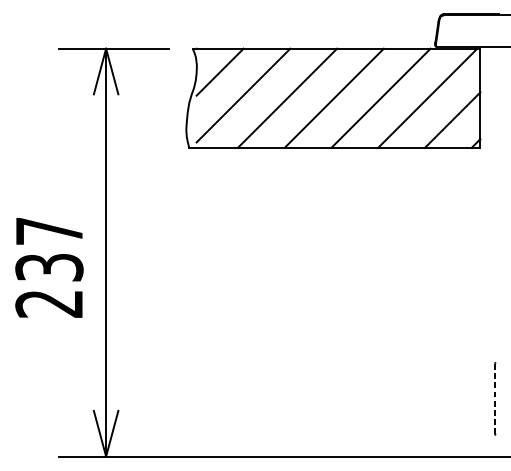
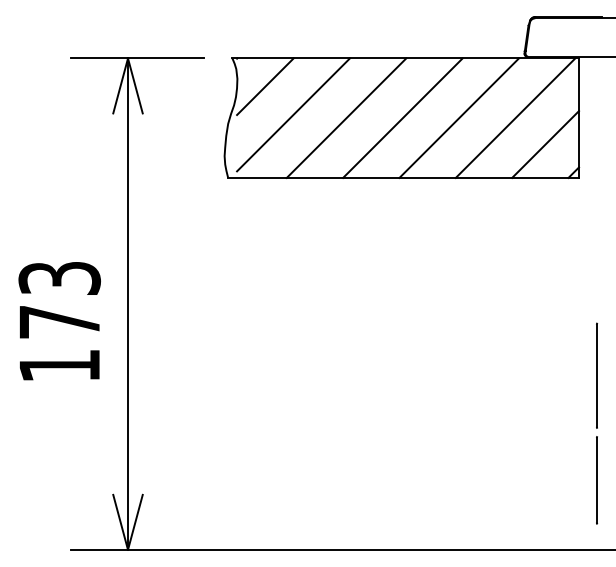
text: (49, 267) -> (59, 322), 237 -> 173
line: (494, 311) -> (596, 375), added
line: (494, 398) -> (596, 479), dashed -> solid

